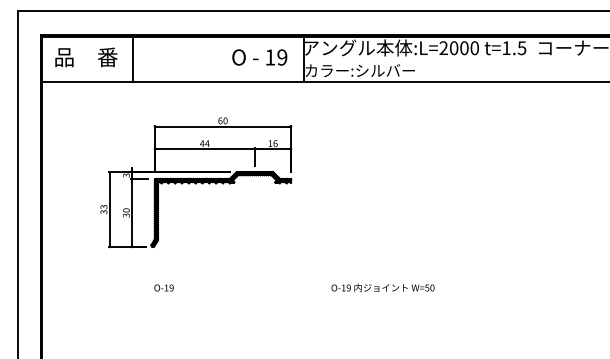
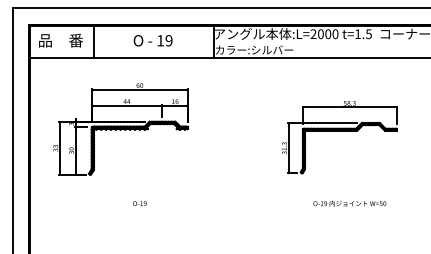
text: (259, 57) -> (152, 40), moved
part: (196, 182) -> (121, 129), moved
part: (480, 185) -> (339, 131), added
text: (163, 287) -> (139, 203), moved
text: (382, 287) -> (349, 203), moved

